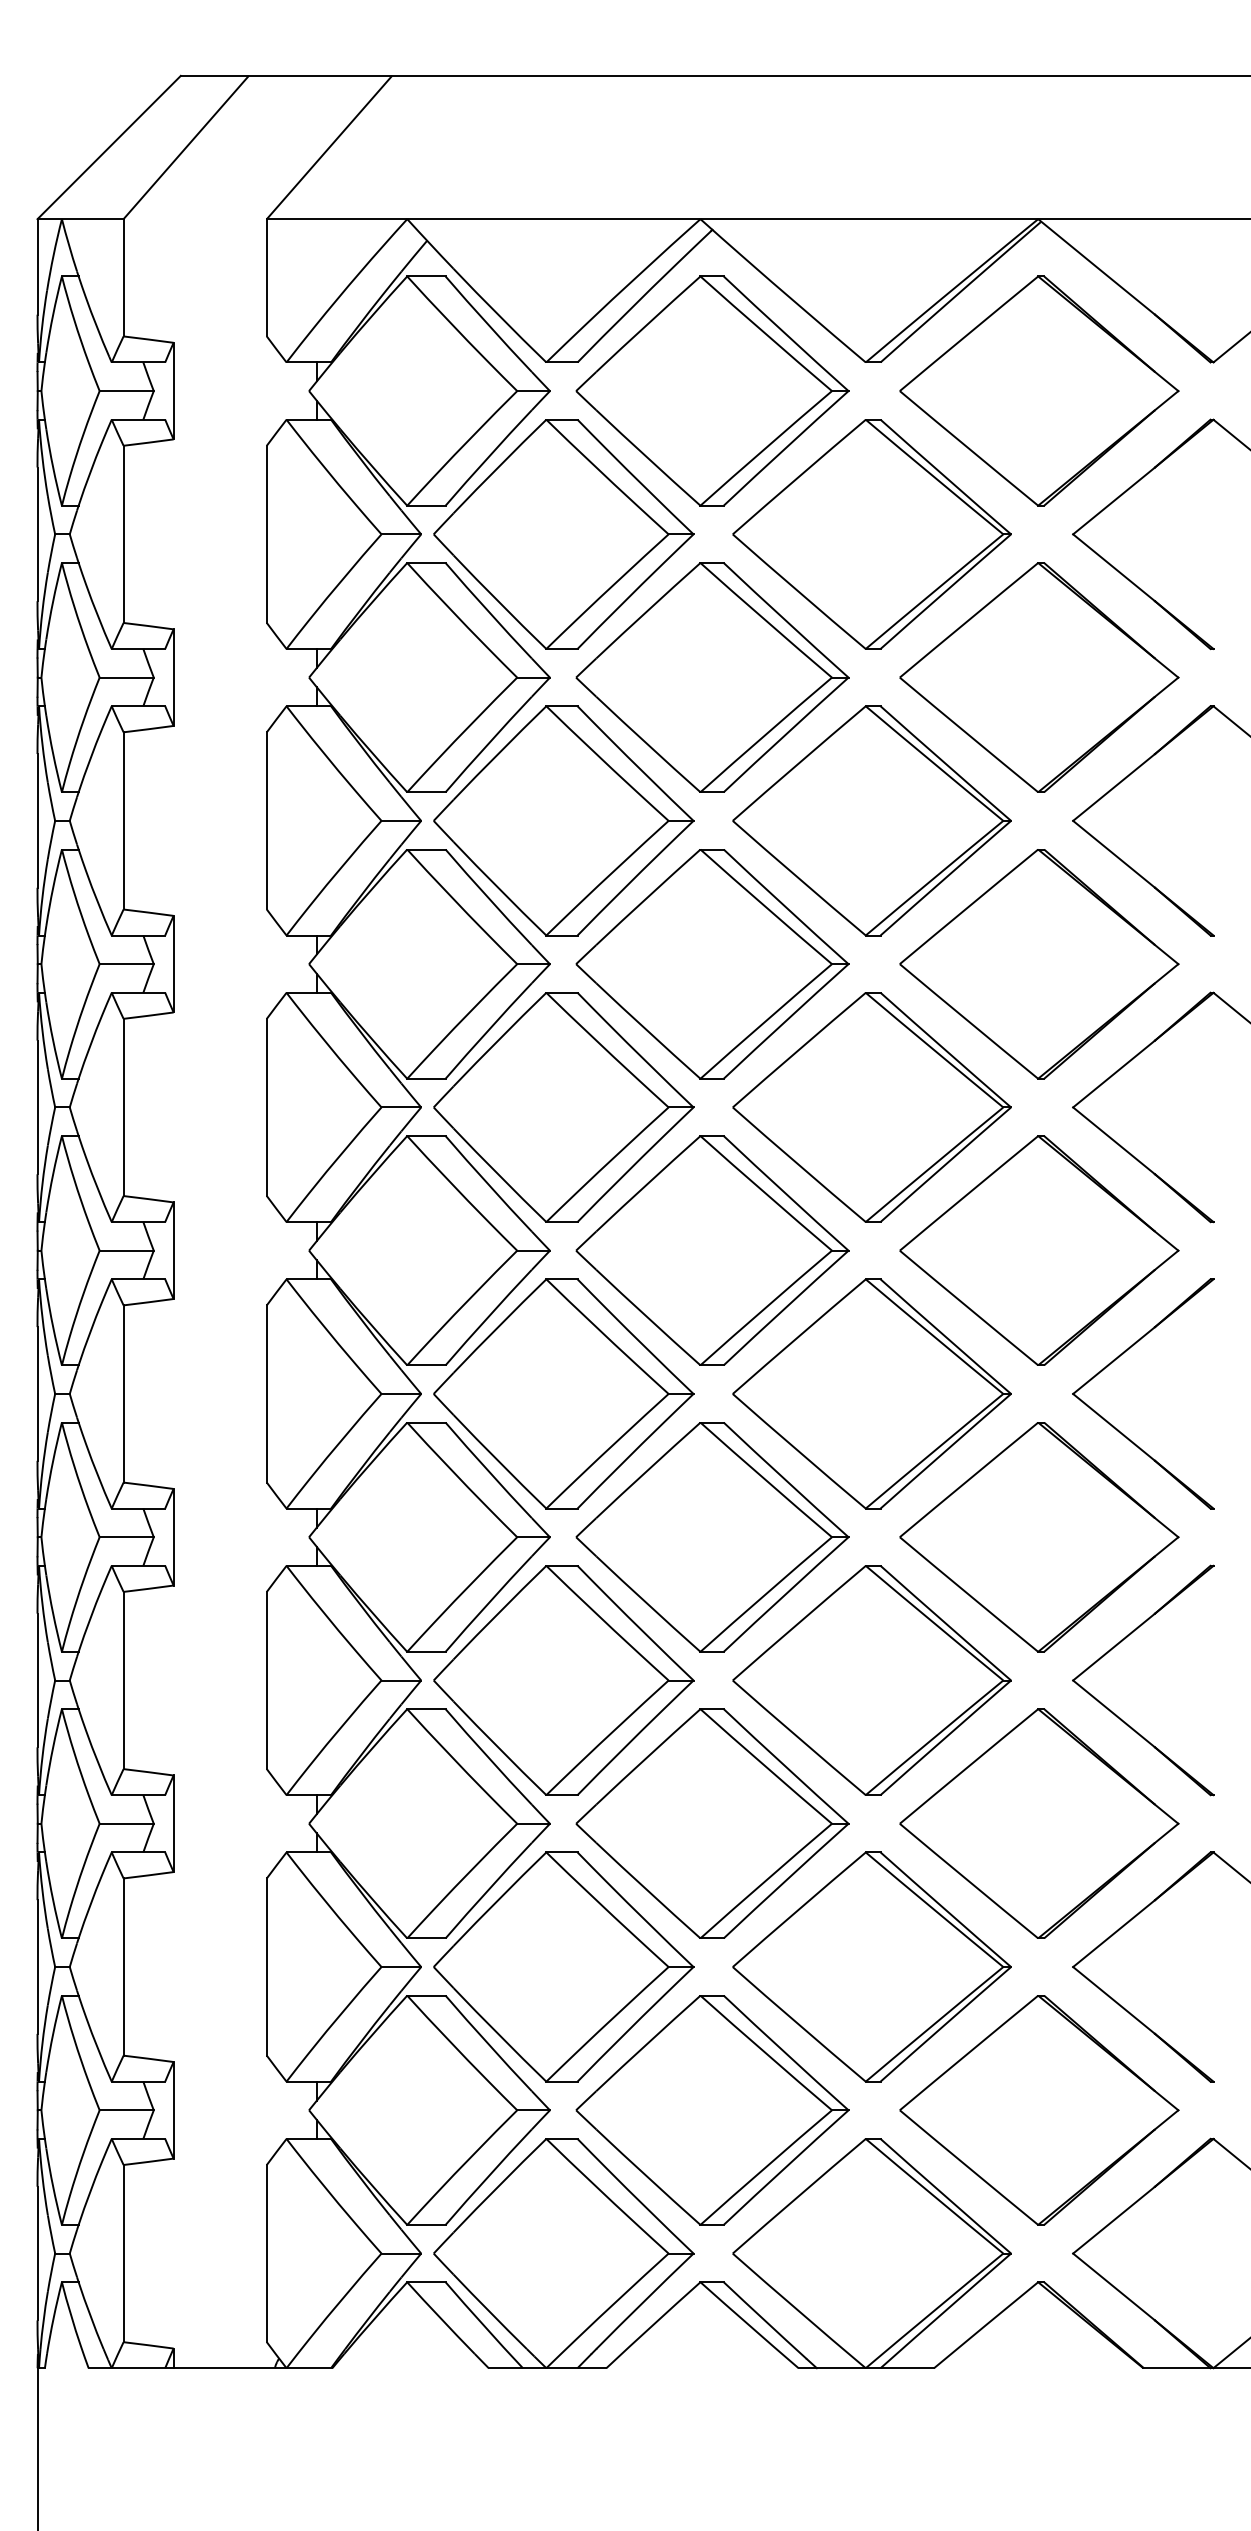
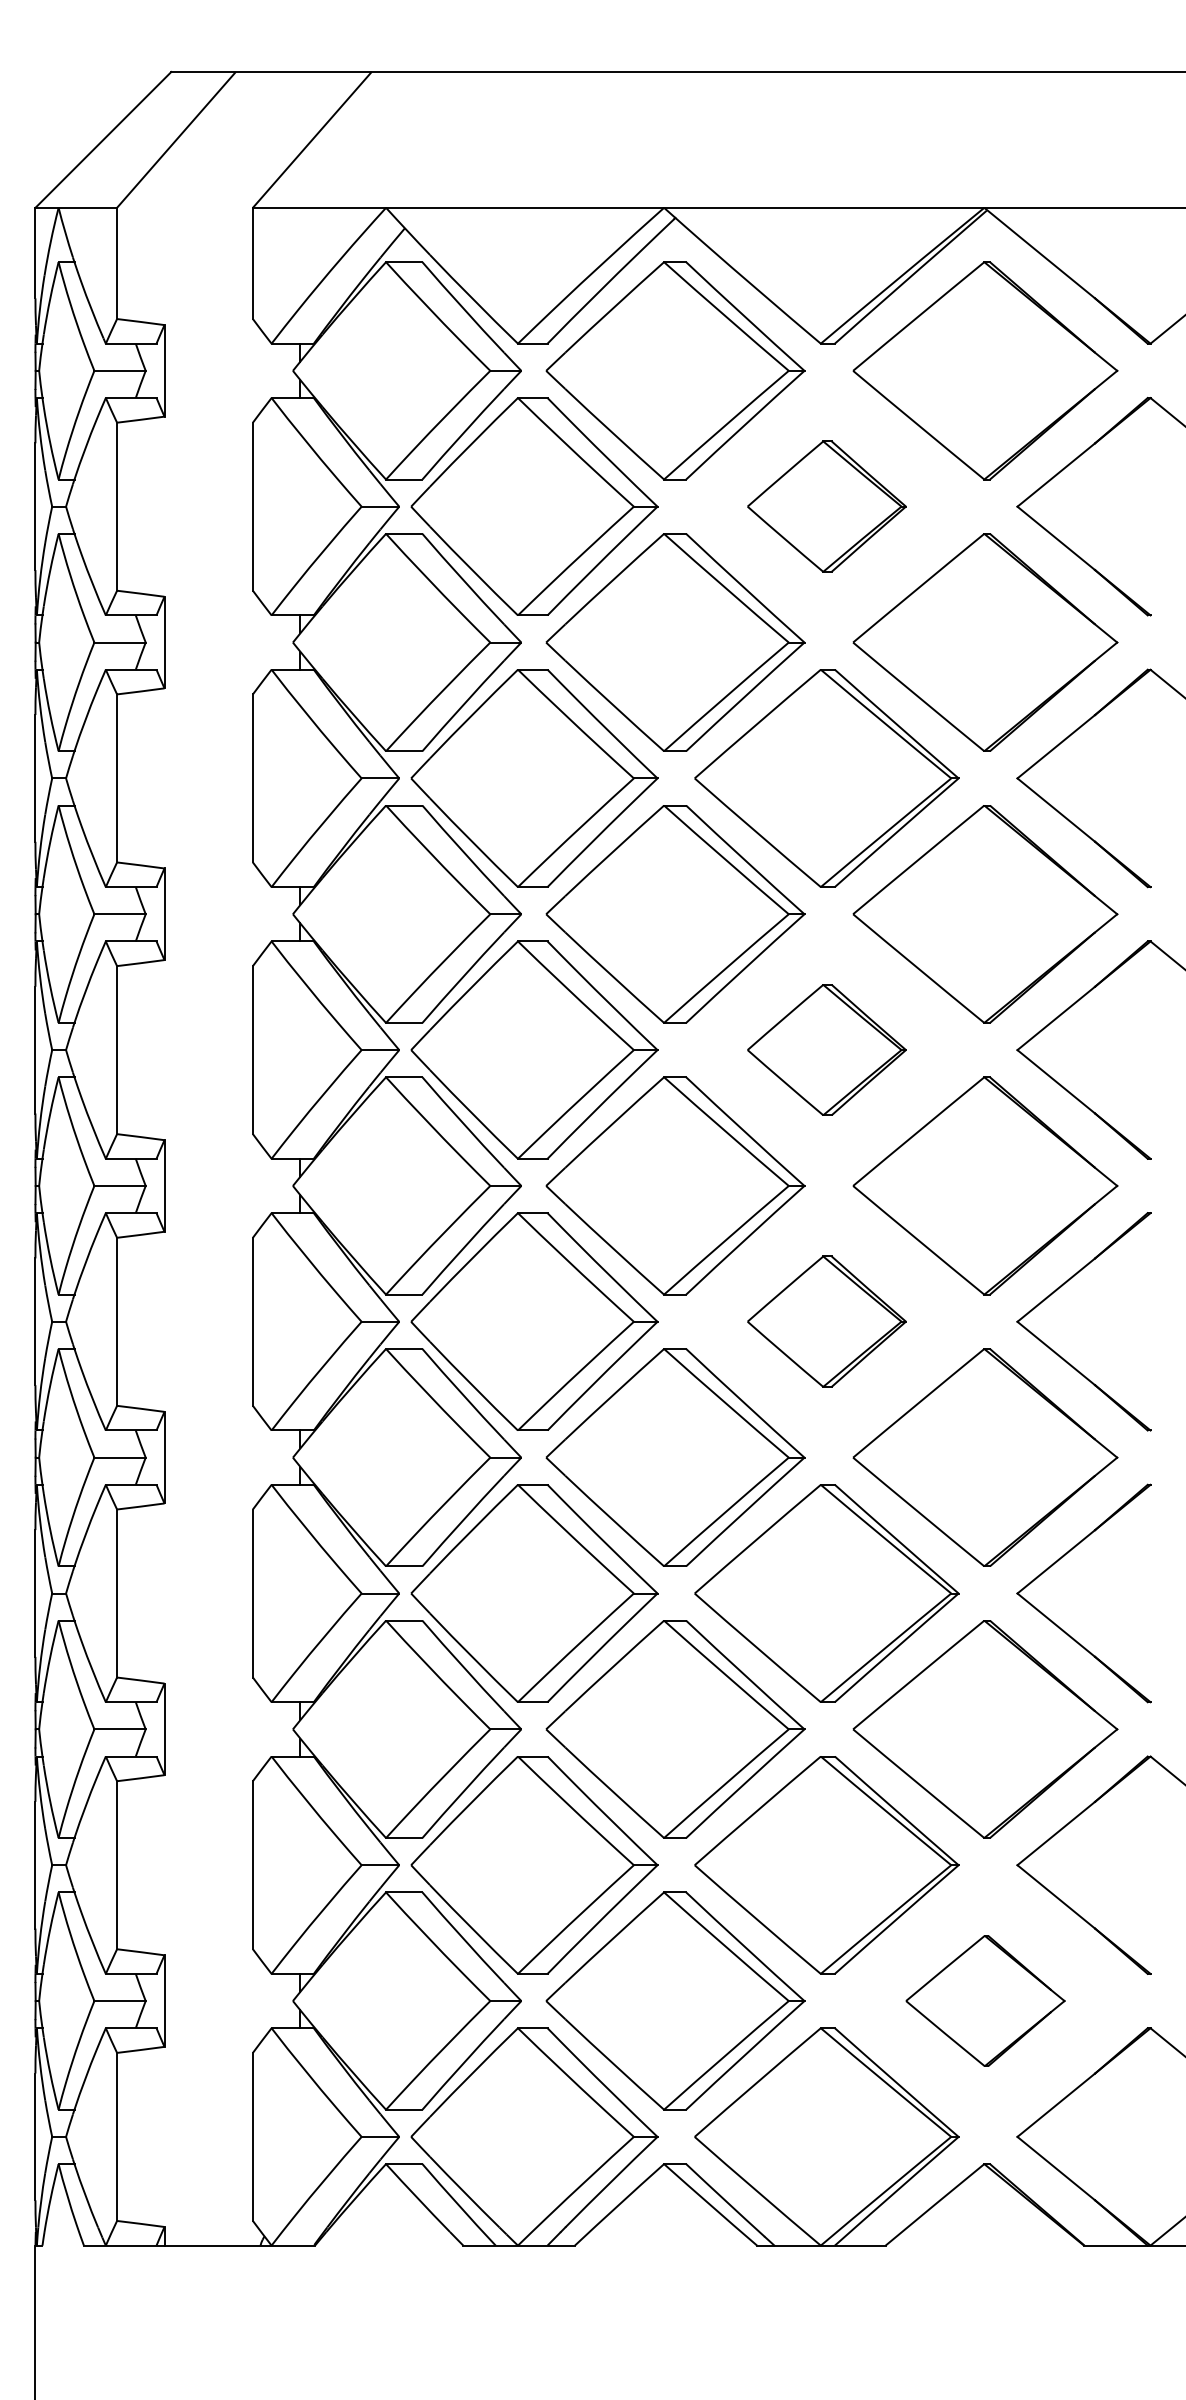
part: (871, 534) -> (826, 506), size x0.6
part: (871, 1106) -> (826, 1049), size x0.6
part: (871, 1393) -> (826, 1321), size x0.6
part: (1039, 2109) -> (985, 2000), size x0.6

